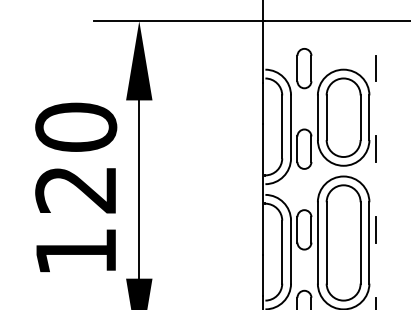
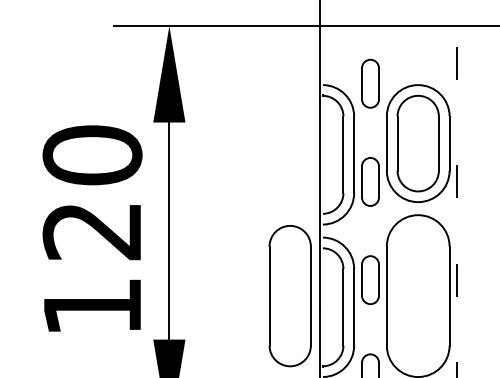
line: (375, 68) -> (456, 63), moved
part: (343, 243) -> (289, 296), moved

